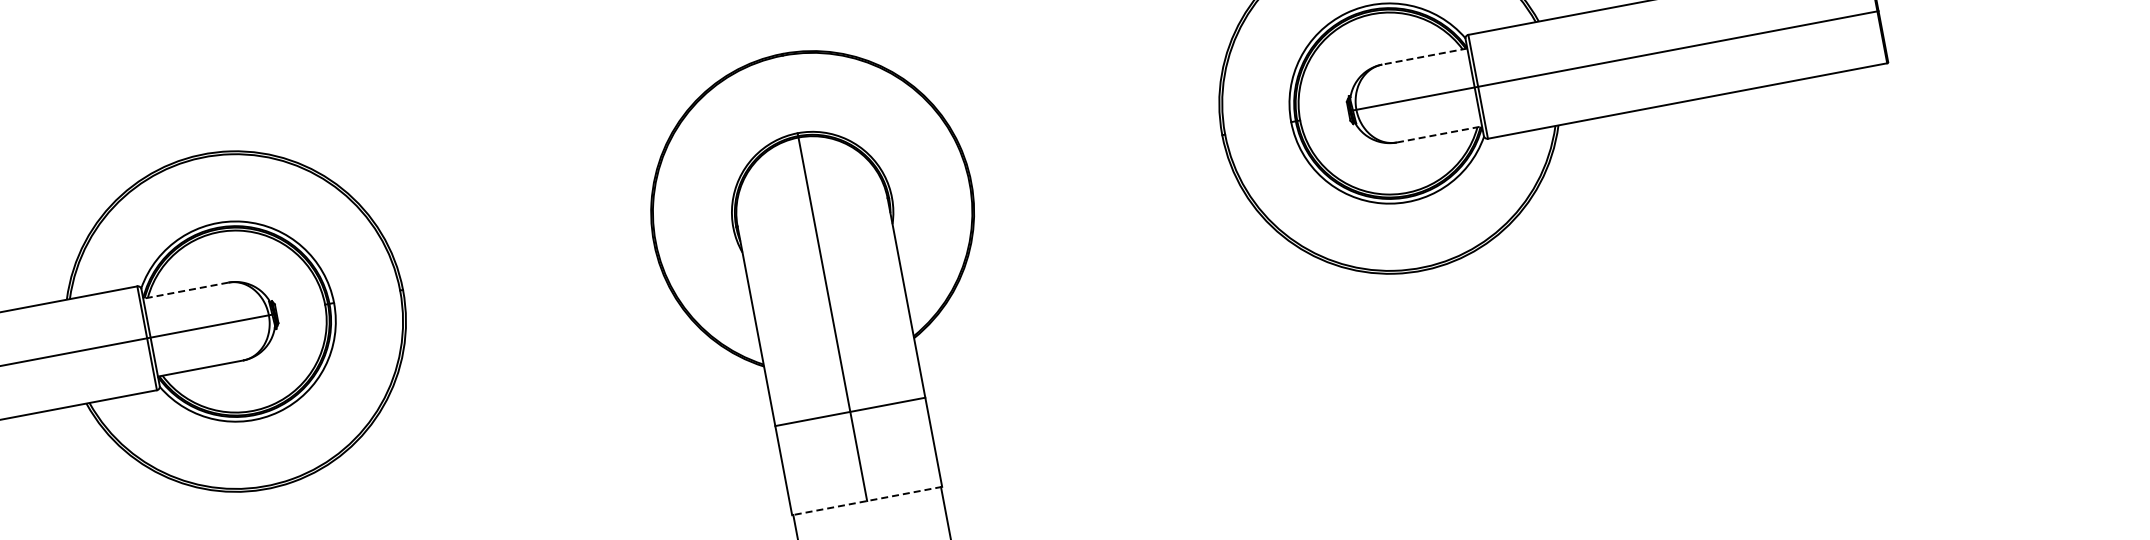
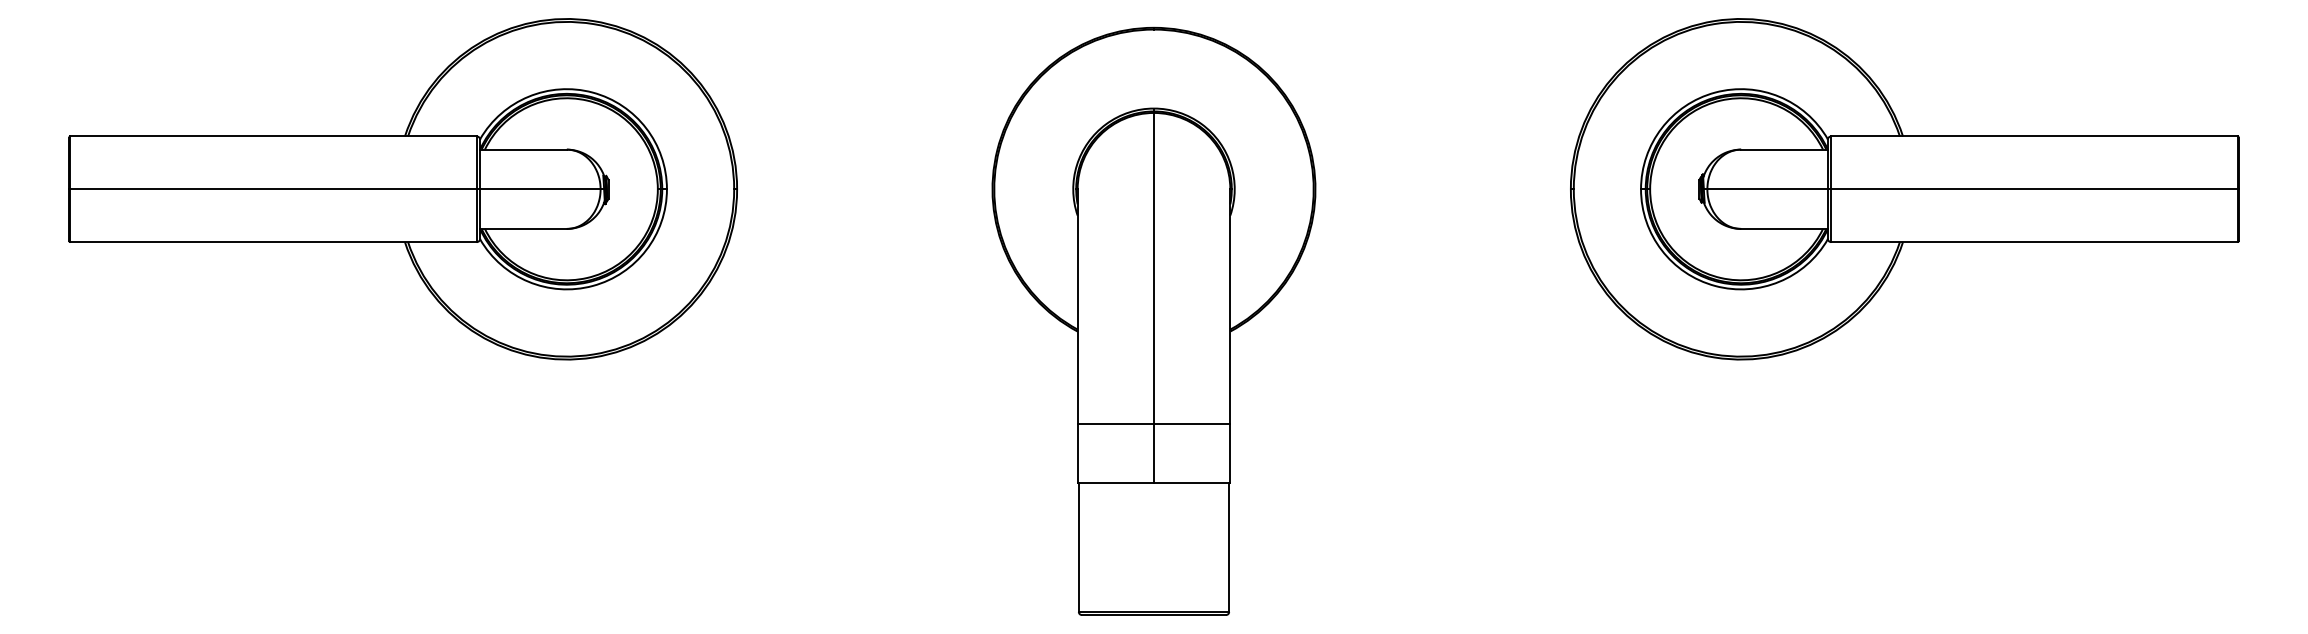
line: (1423, 56) -> (1783, 149), dashed -> solid
line: (1439, 134) -> (1784, 228), dashed -> solid
line: (185, 290) -> (523, 149), dashed -> solid
line: (849, 412) -> (1153, 424), moved
line: (866, 500) -> (1153, 482), dashed -> solid

